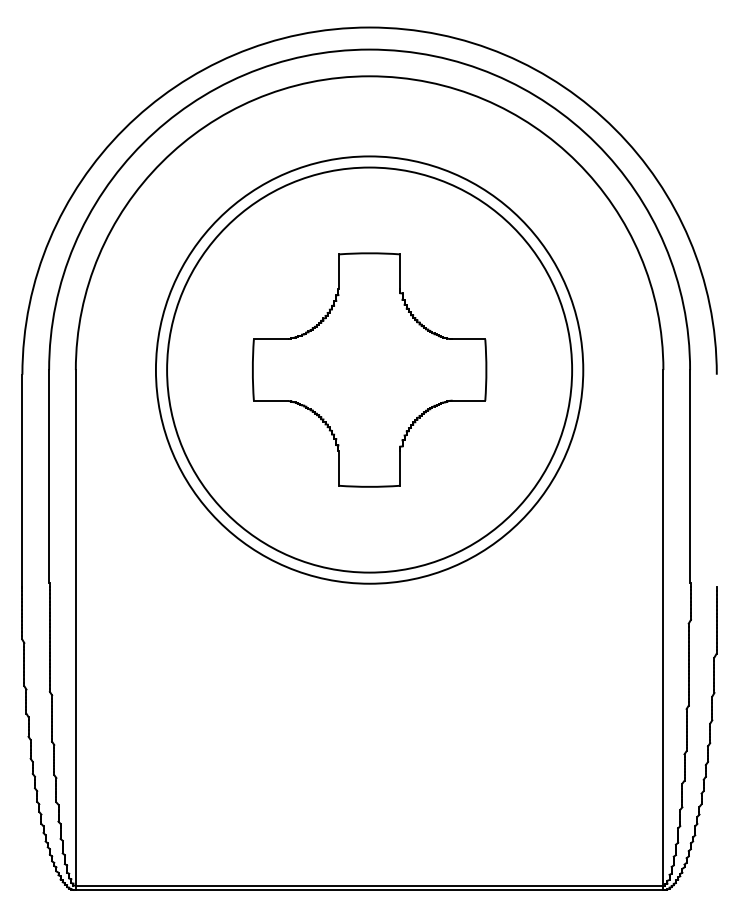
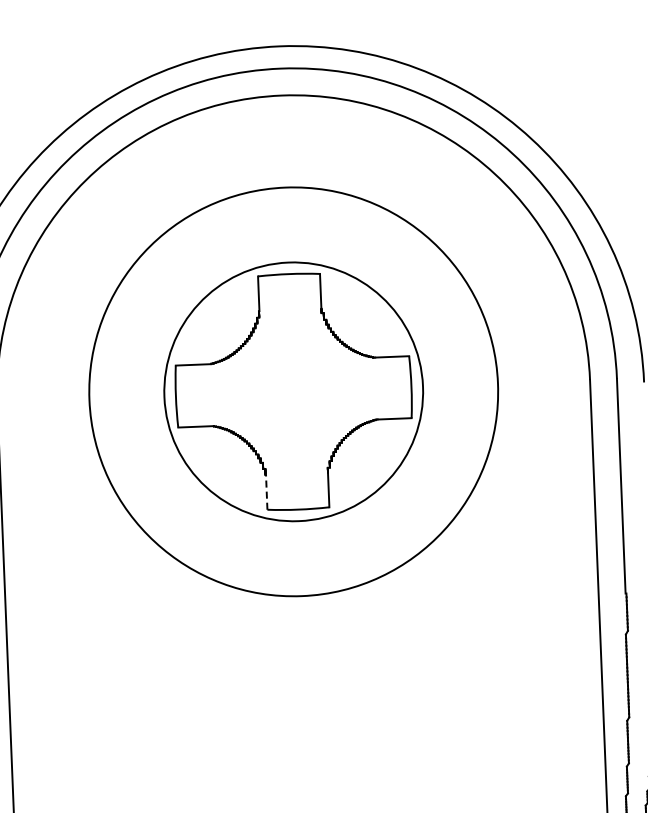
circle: (369, 369) -> (293, 391), size x0.6
line: (338, 468) -> (266, 492), solid -> dashed

